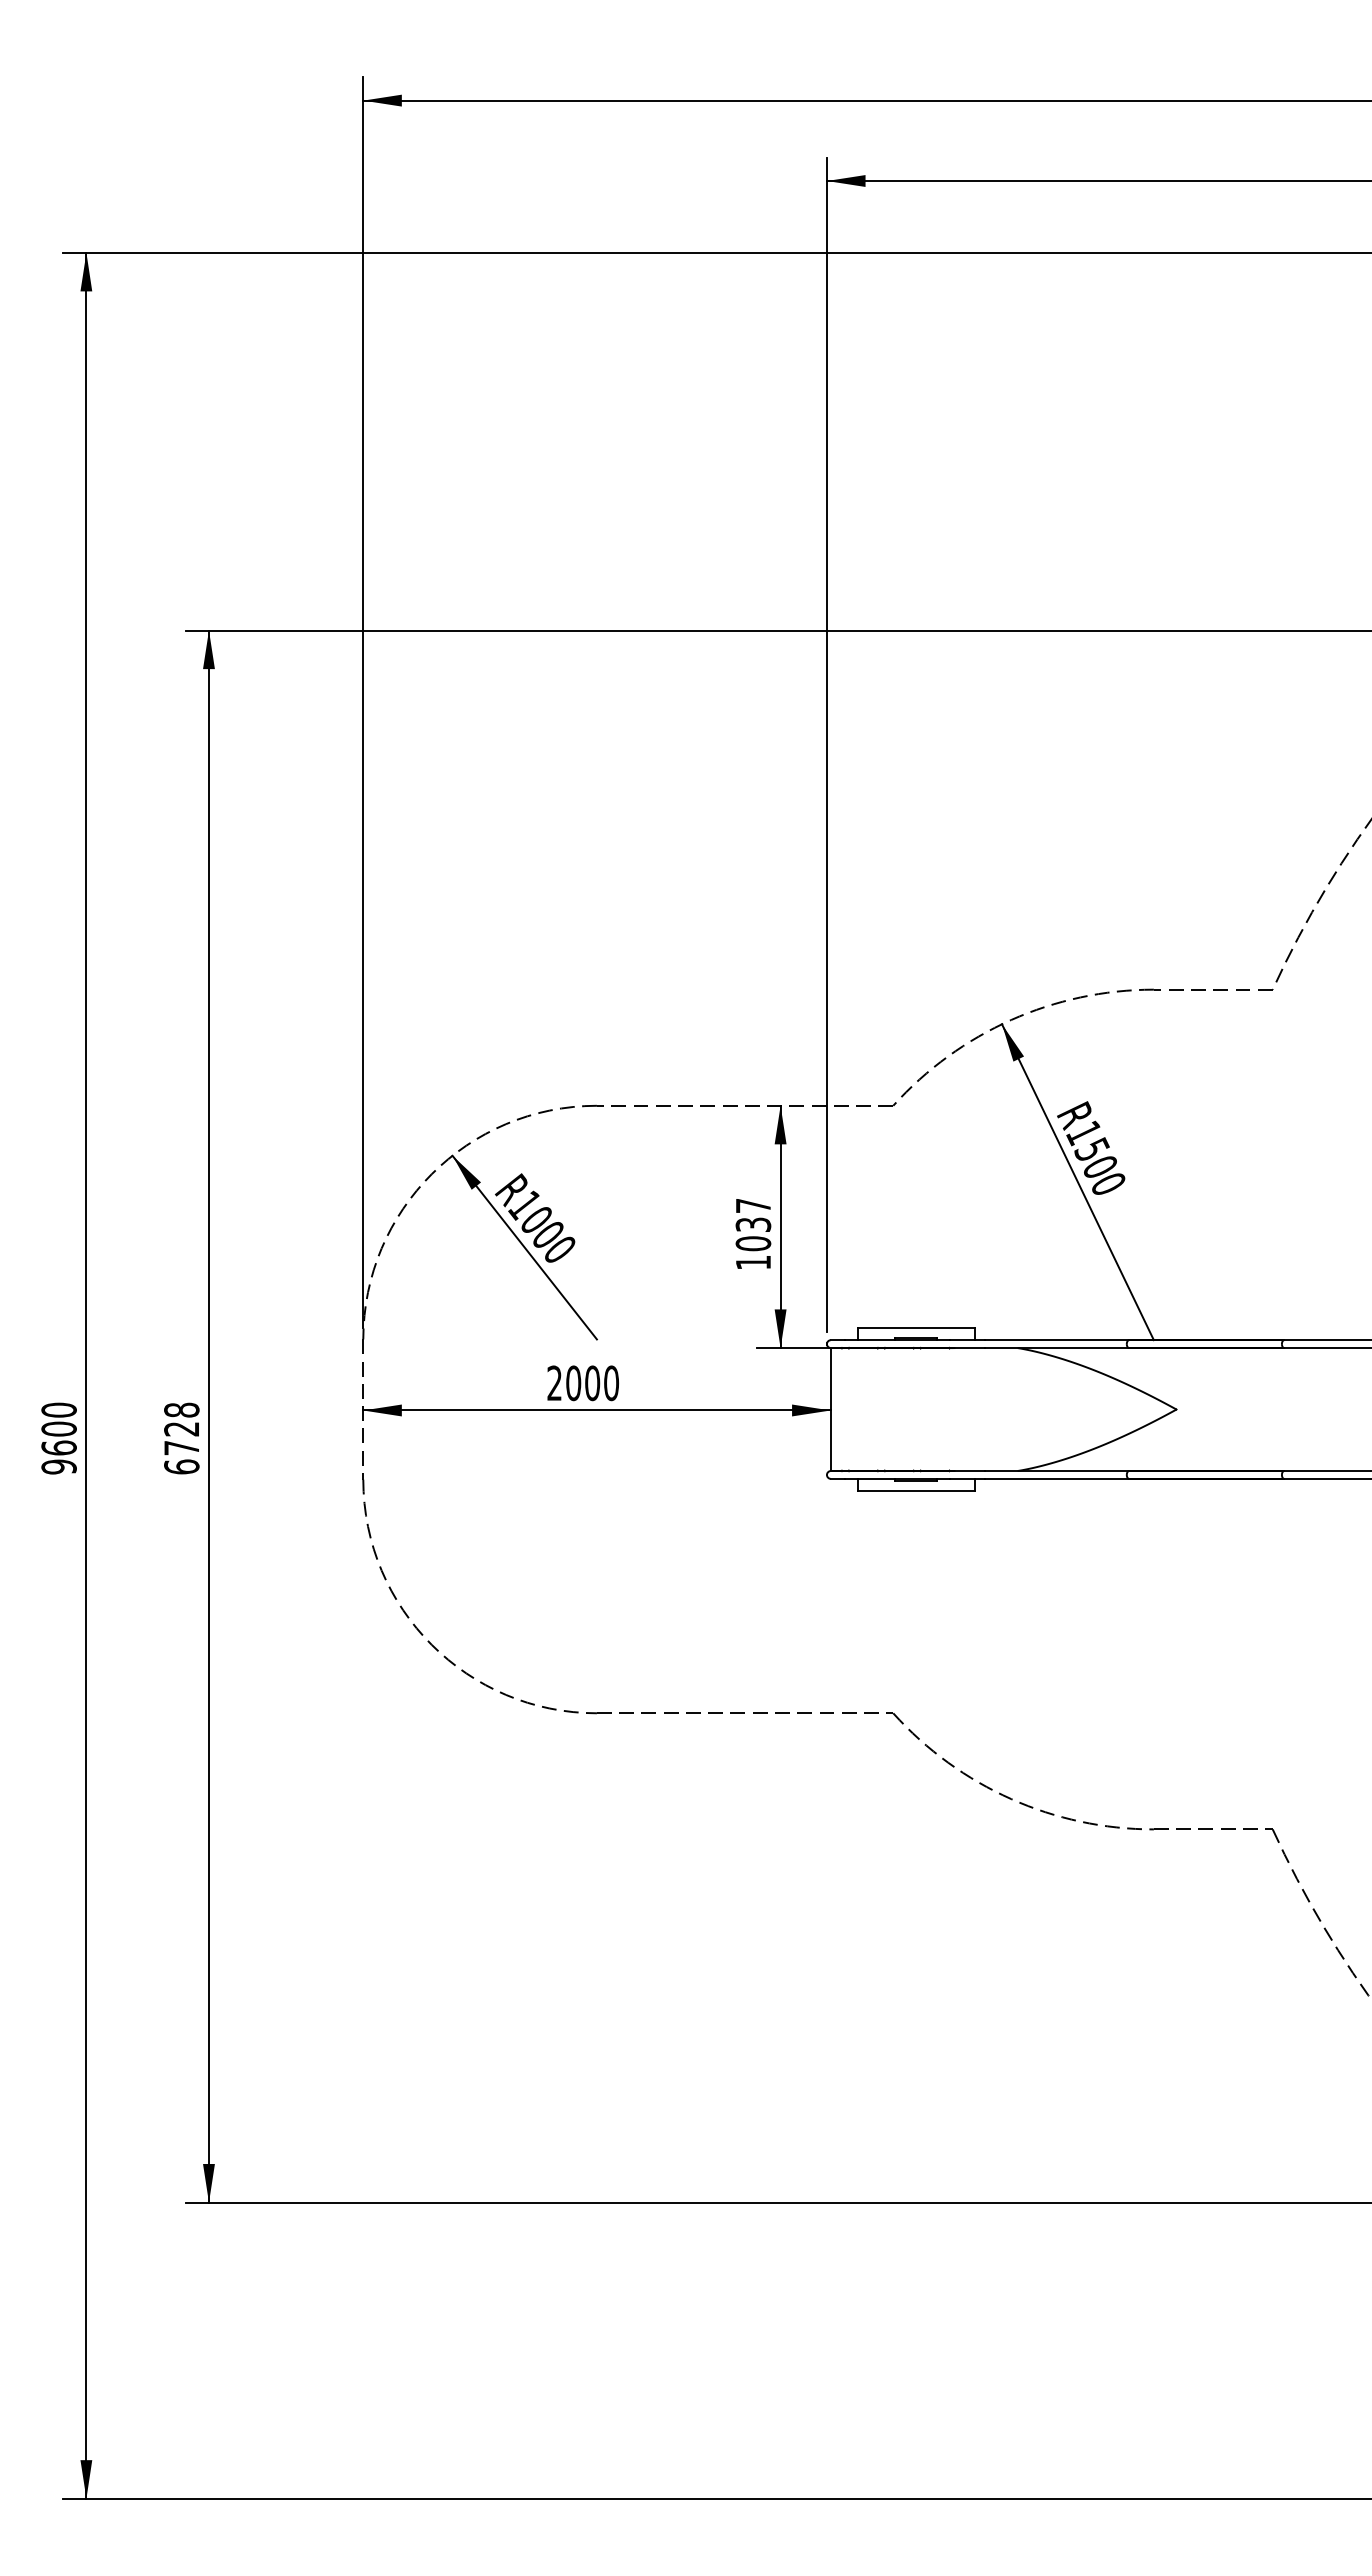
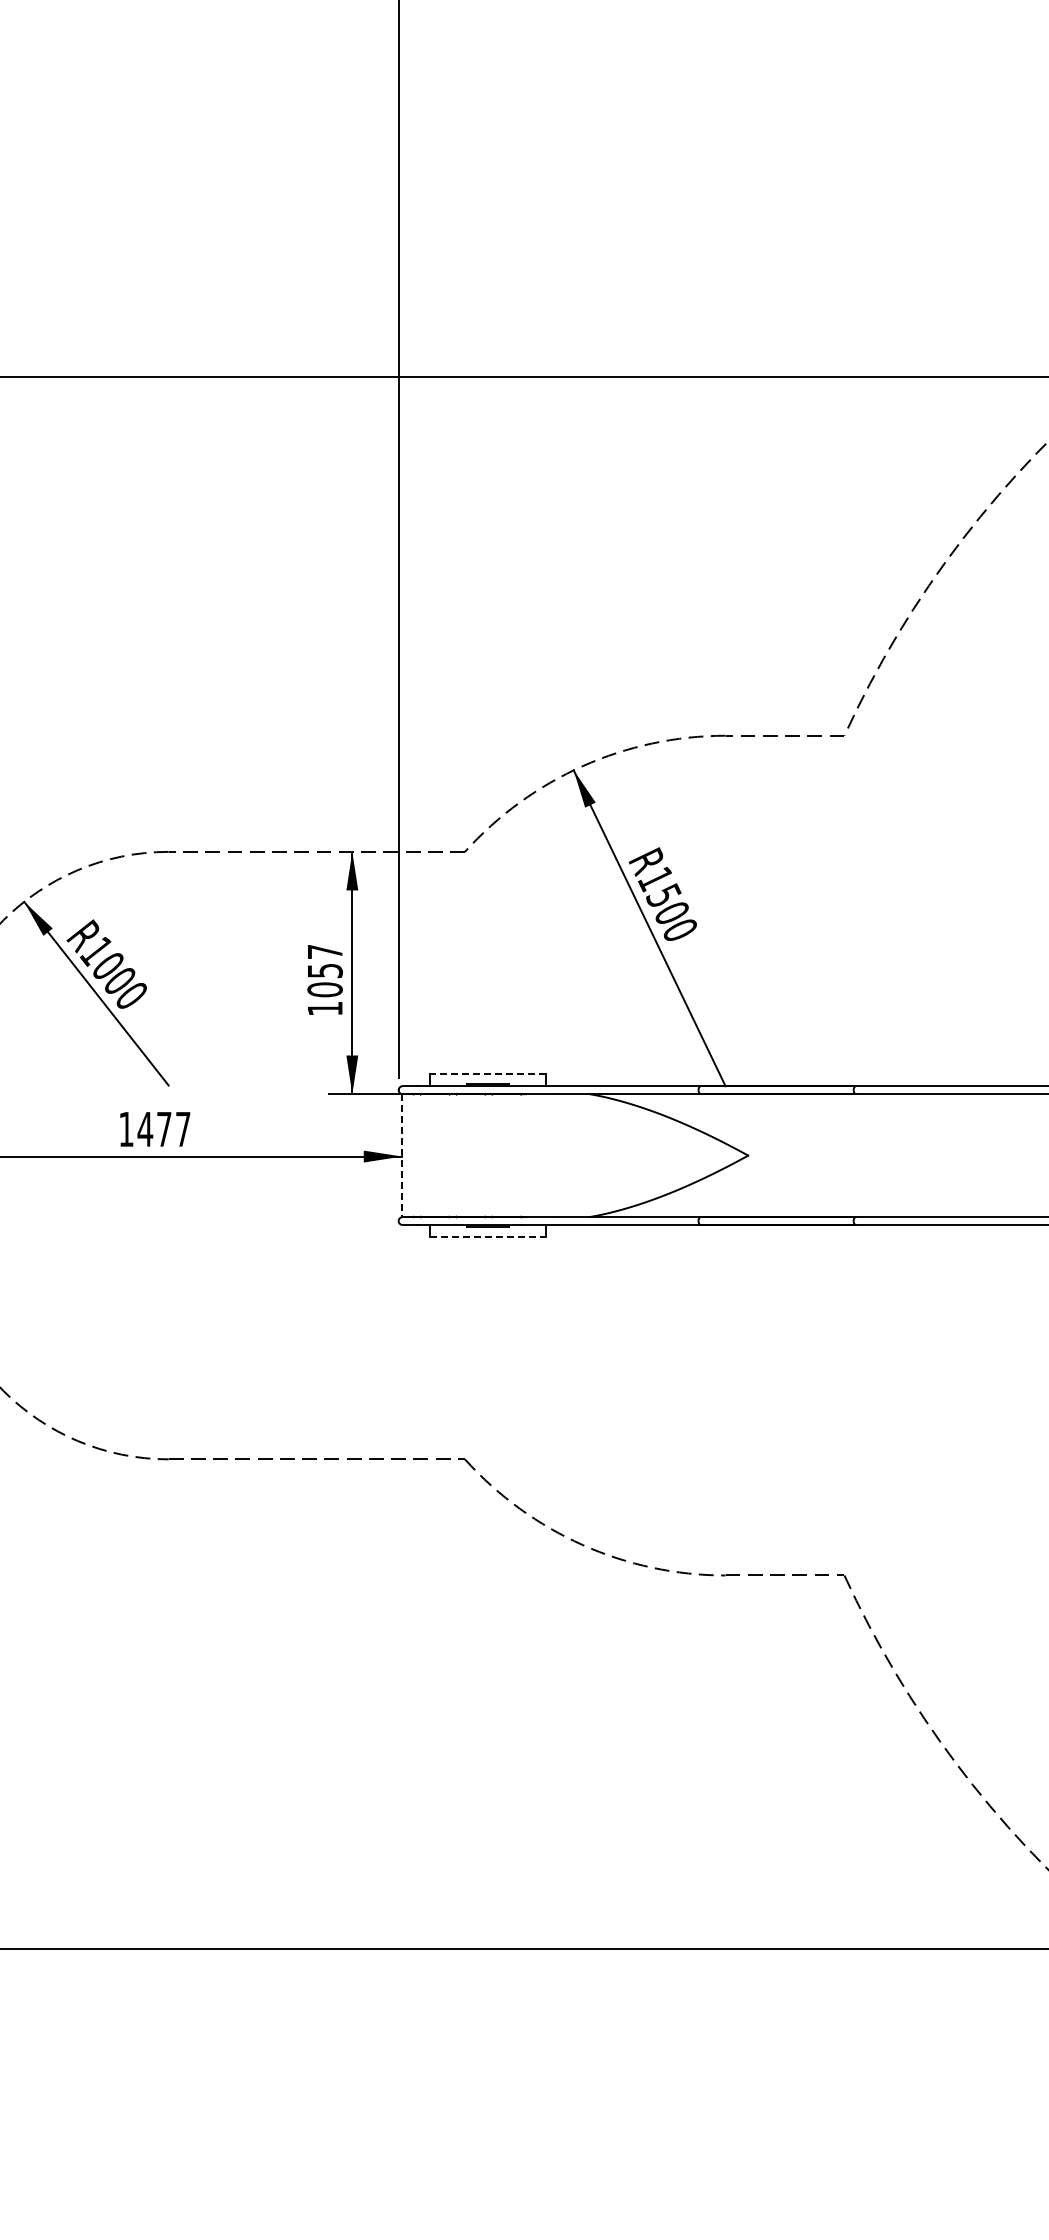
text: (752, 1224) -> (324, 970), 1037 -> 1057
line: (915, 1327) -> (487, 1073), solid -> dashed
text: (583, 1383) -> (155, 1129), 2000 -> 1477
line: (830, 1410) -> (402, 1156), solid -> dashed
line: (916, 1491) -> (488, 1237), solid -> dashed

